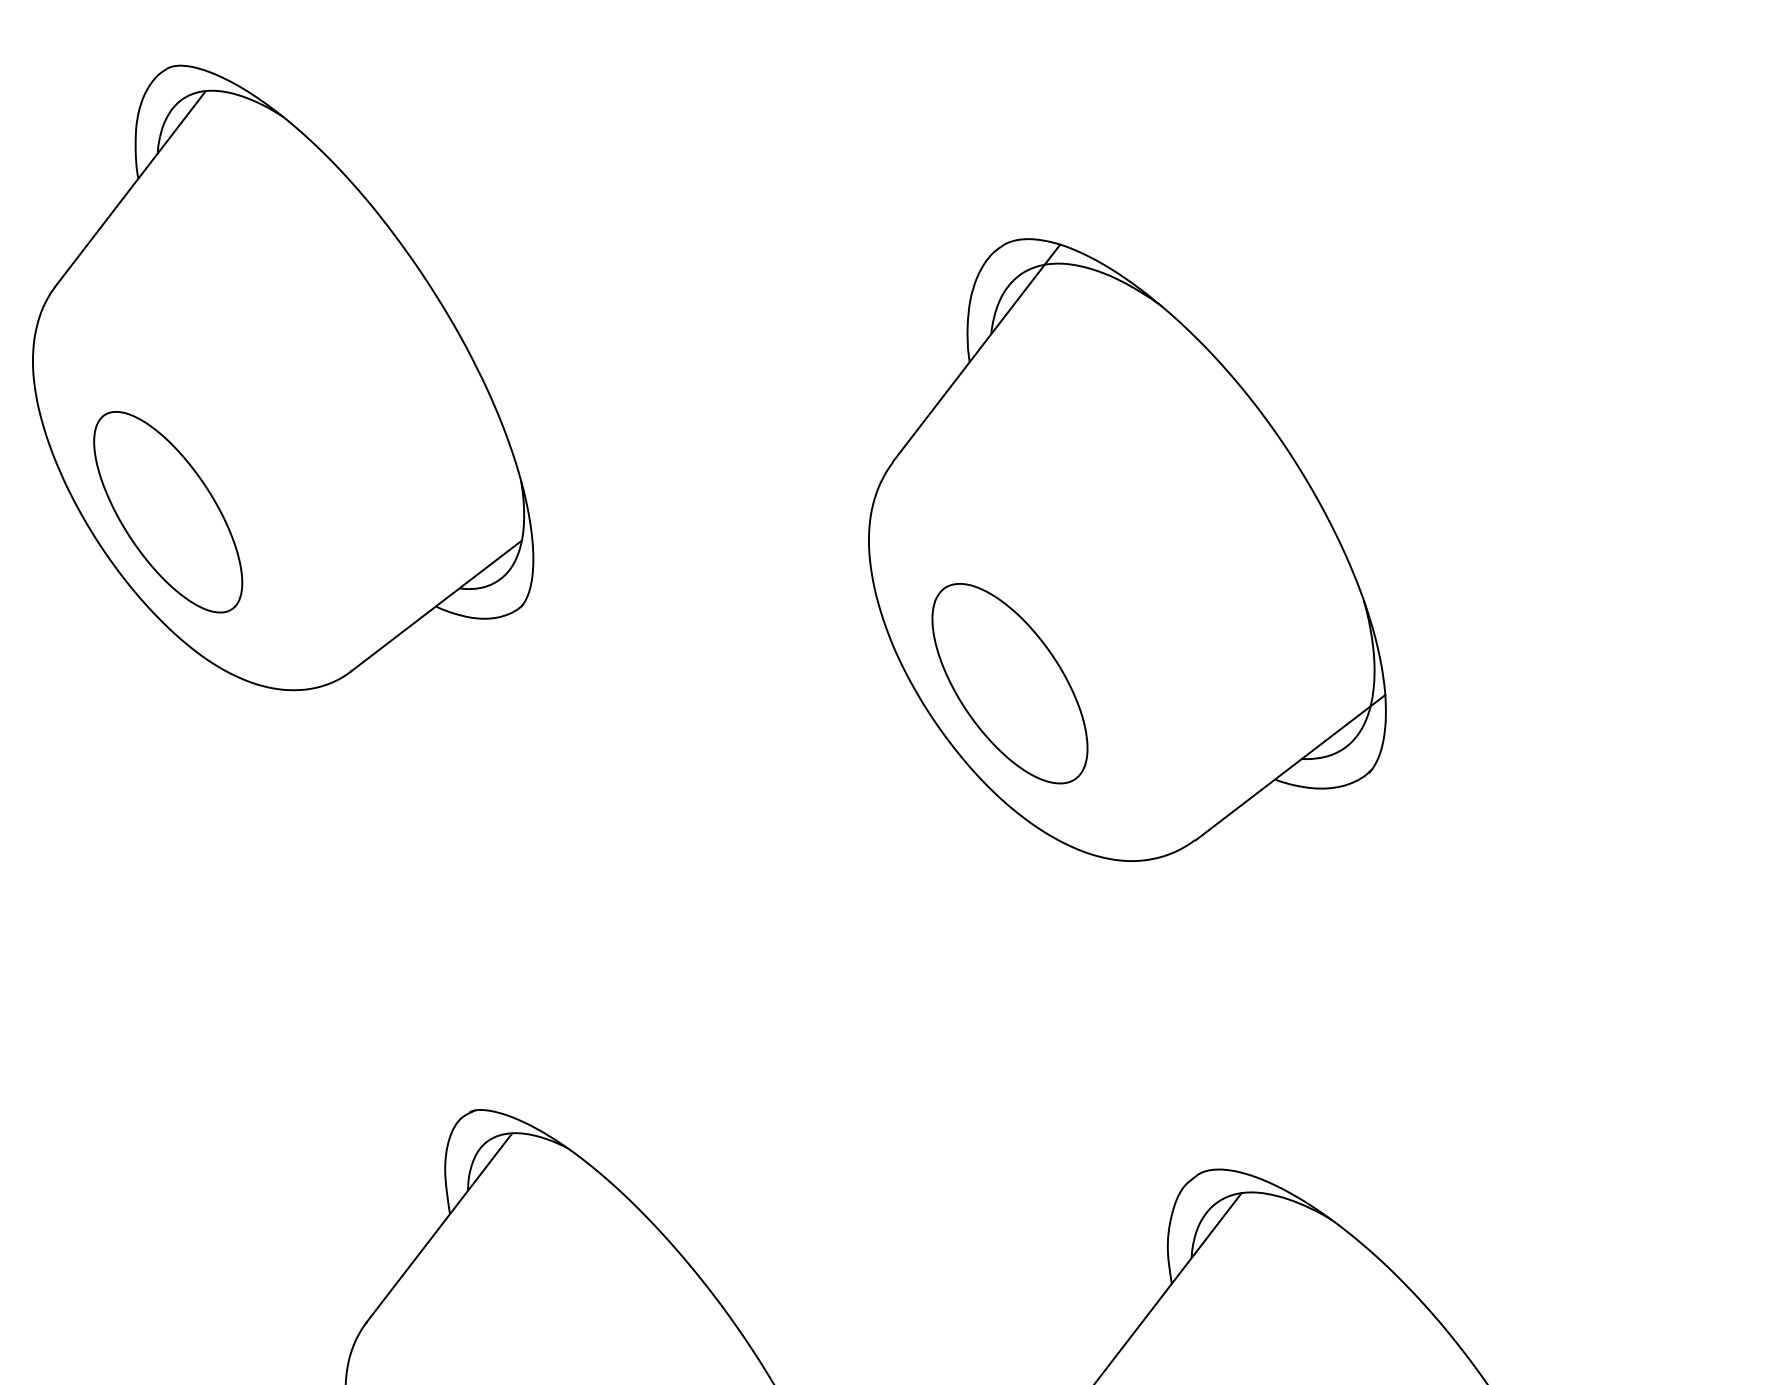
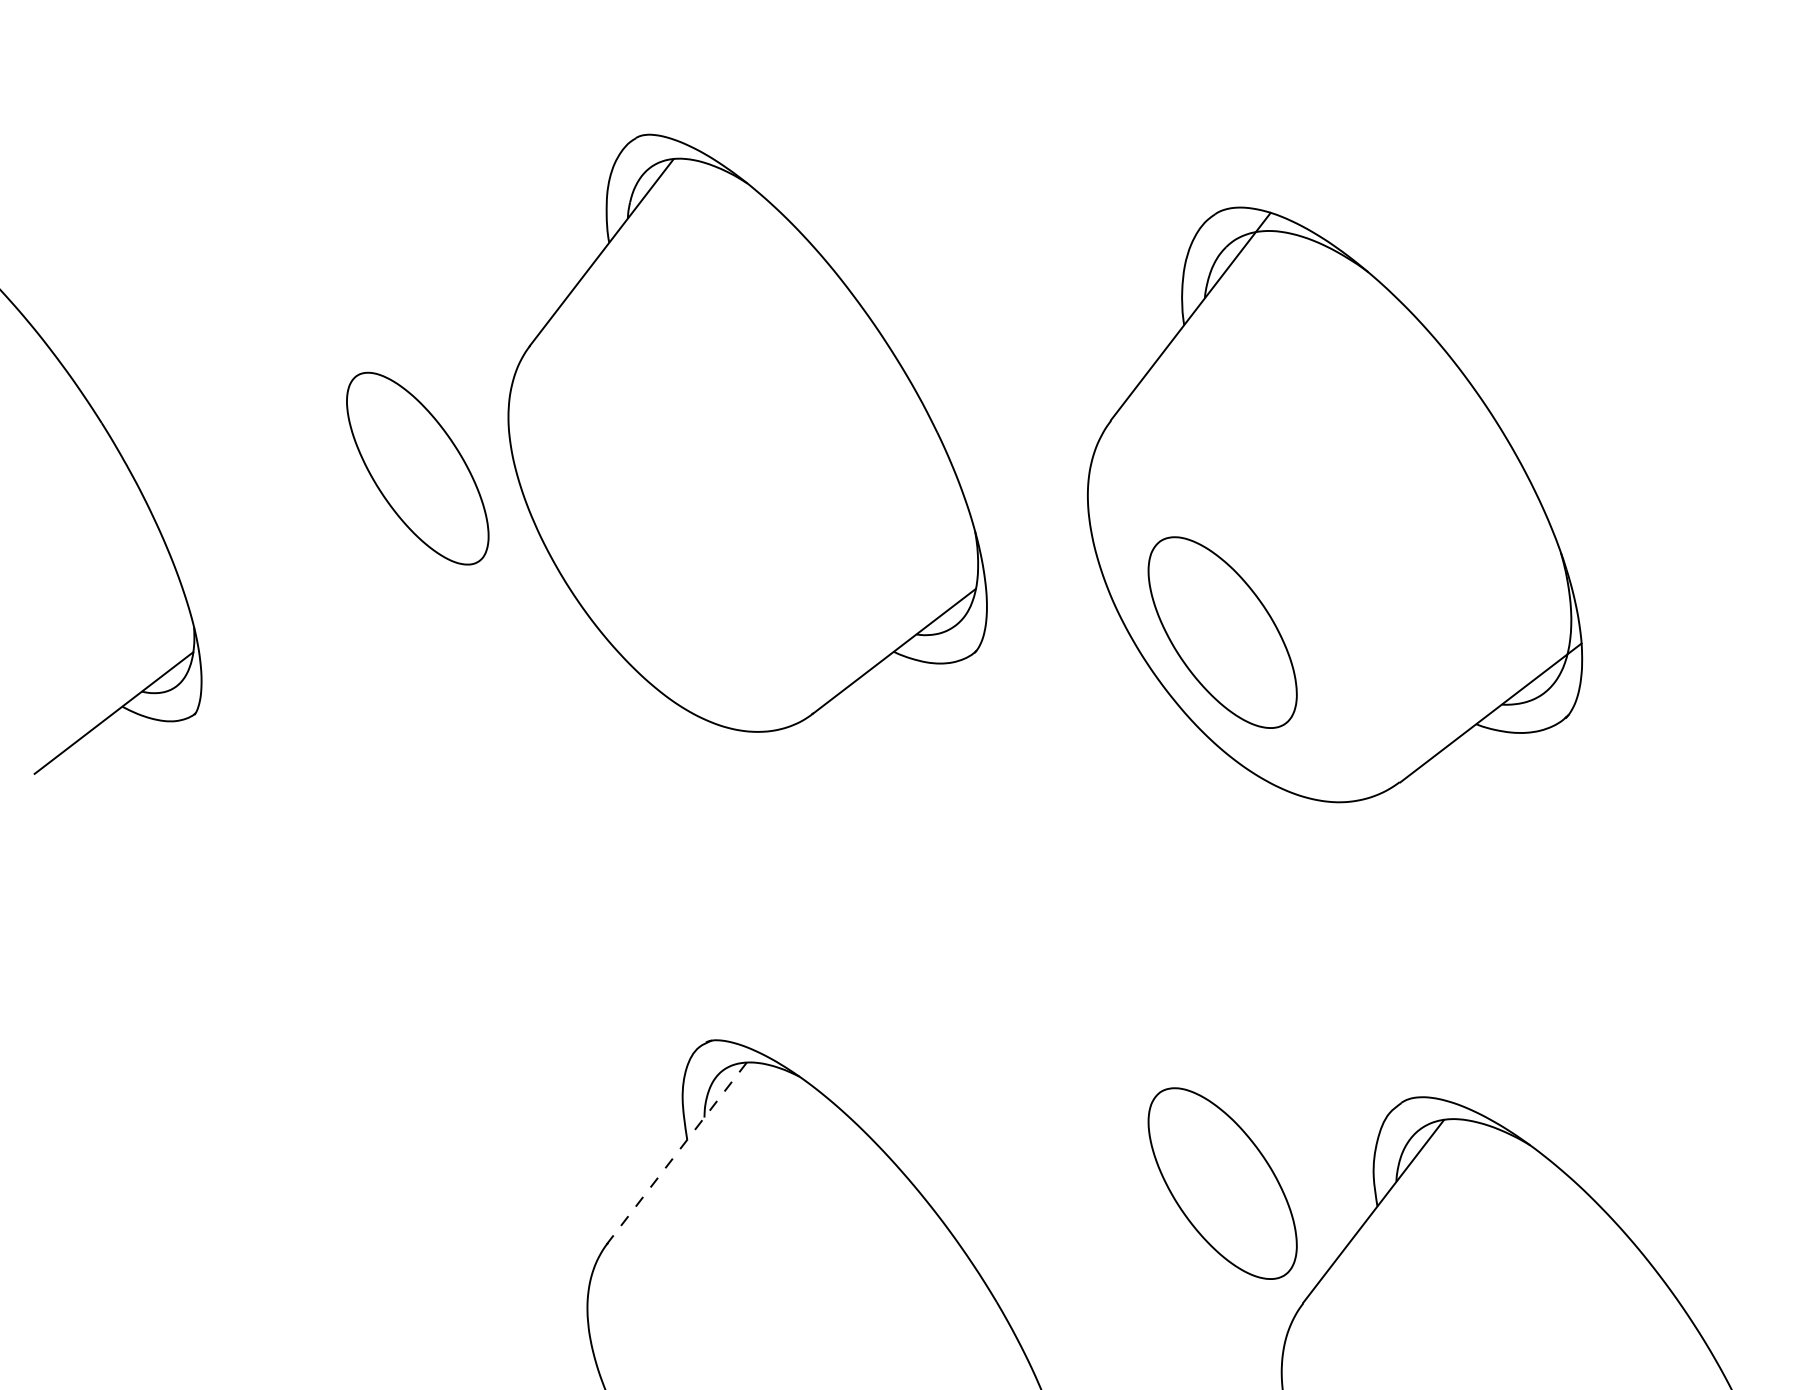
part: (282, 377) -> (747, 432), moved
line: (438, 1228) -> (676, 1153), solid -> dashed
part: (1009, 1259) -> (1222, 1183), added

